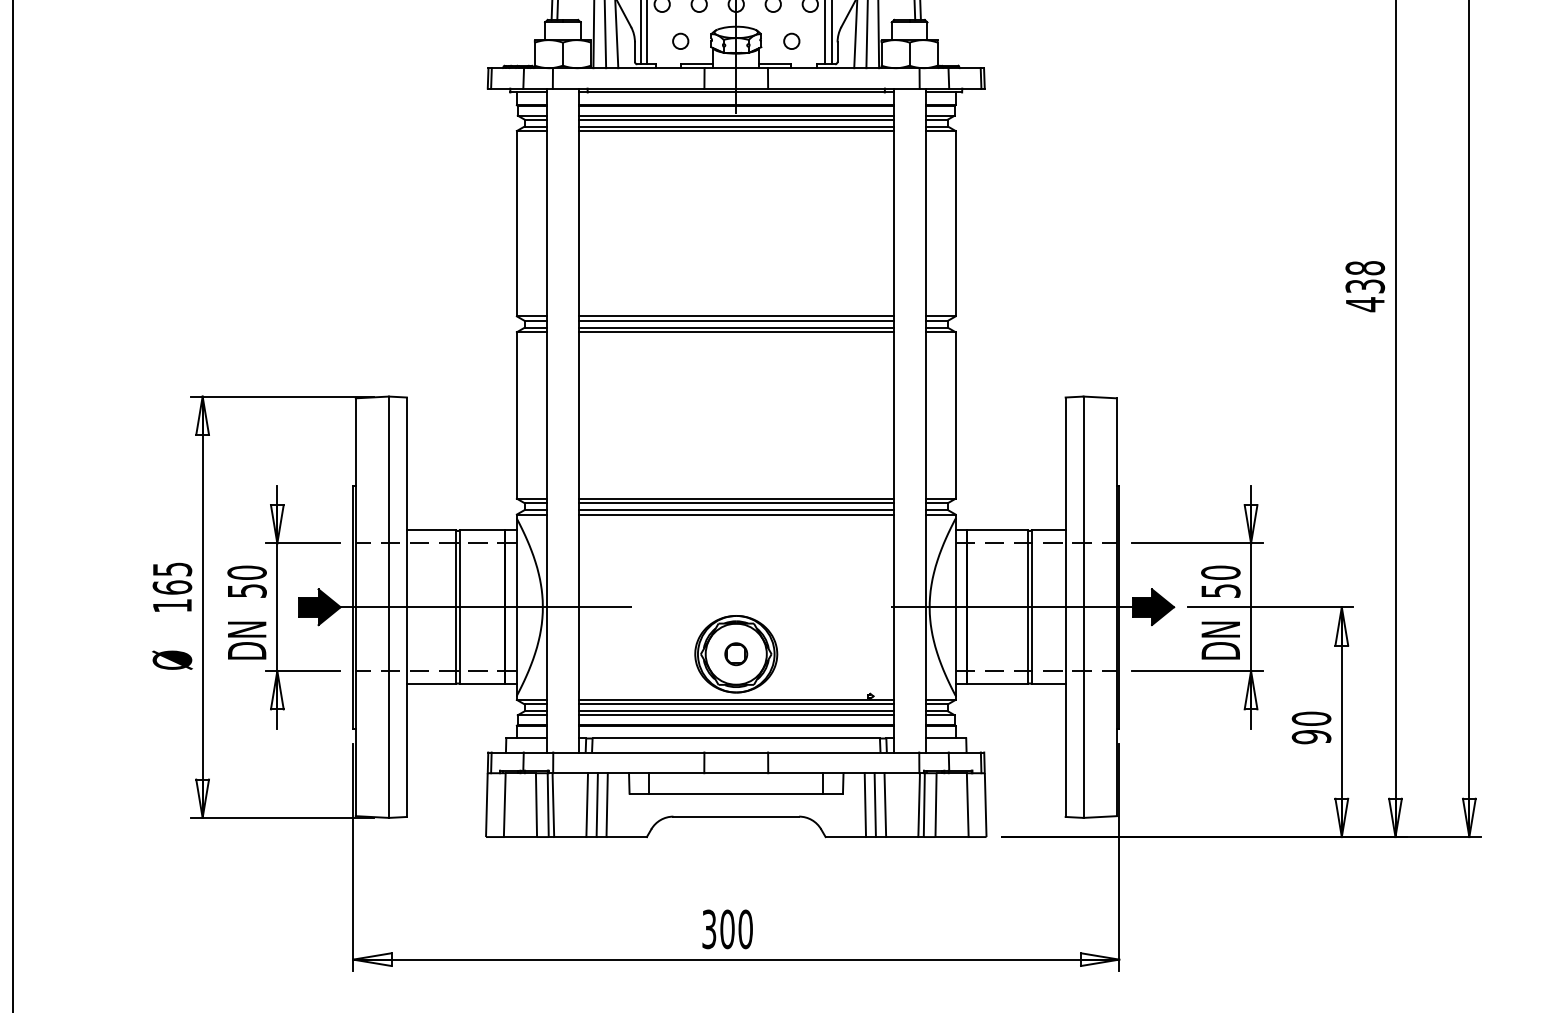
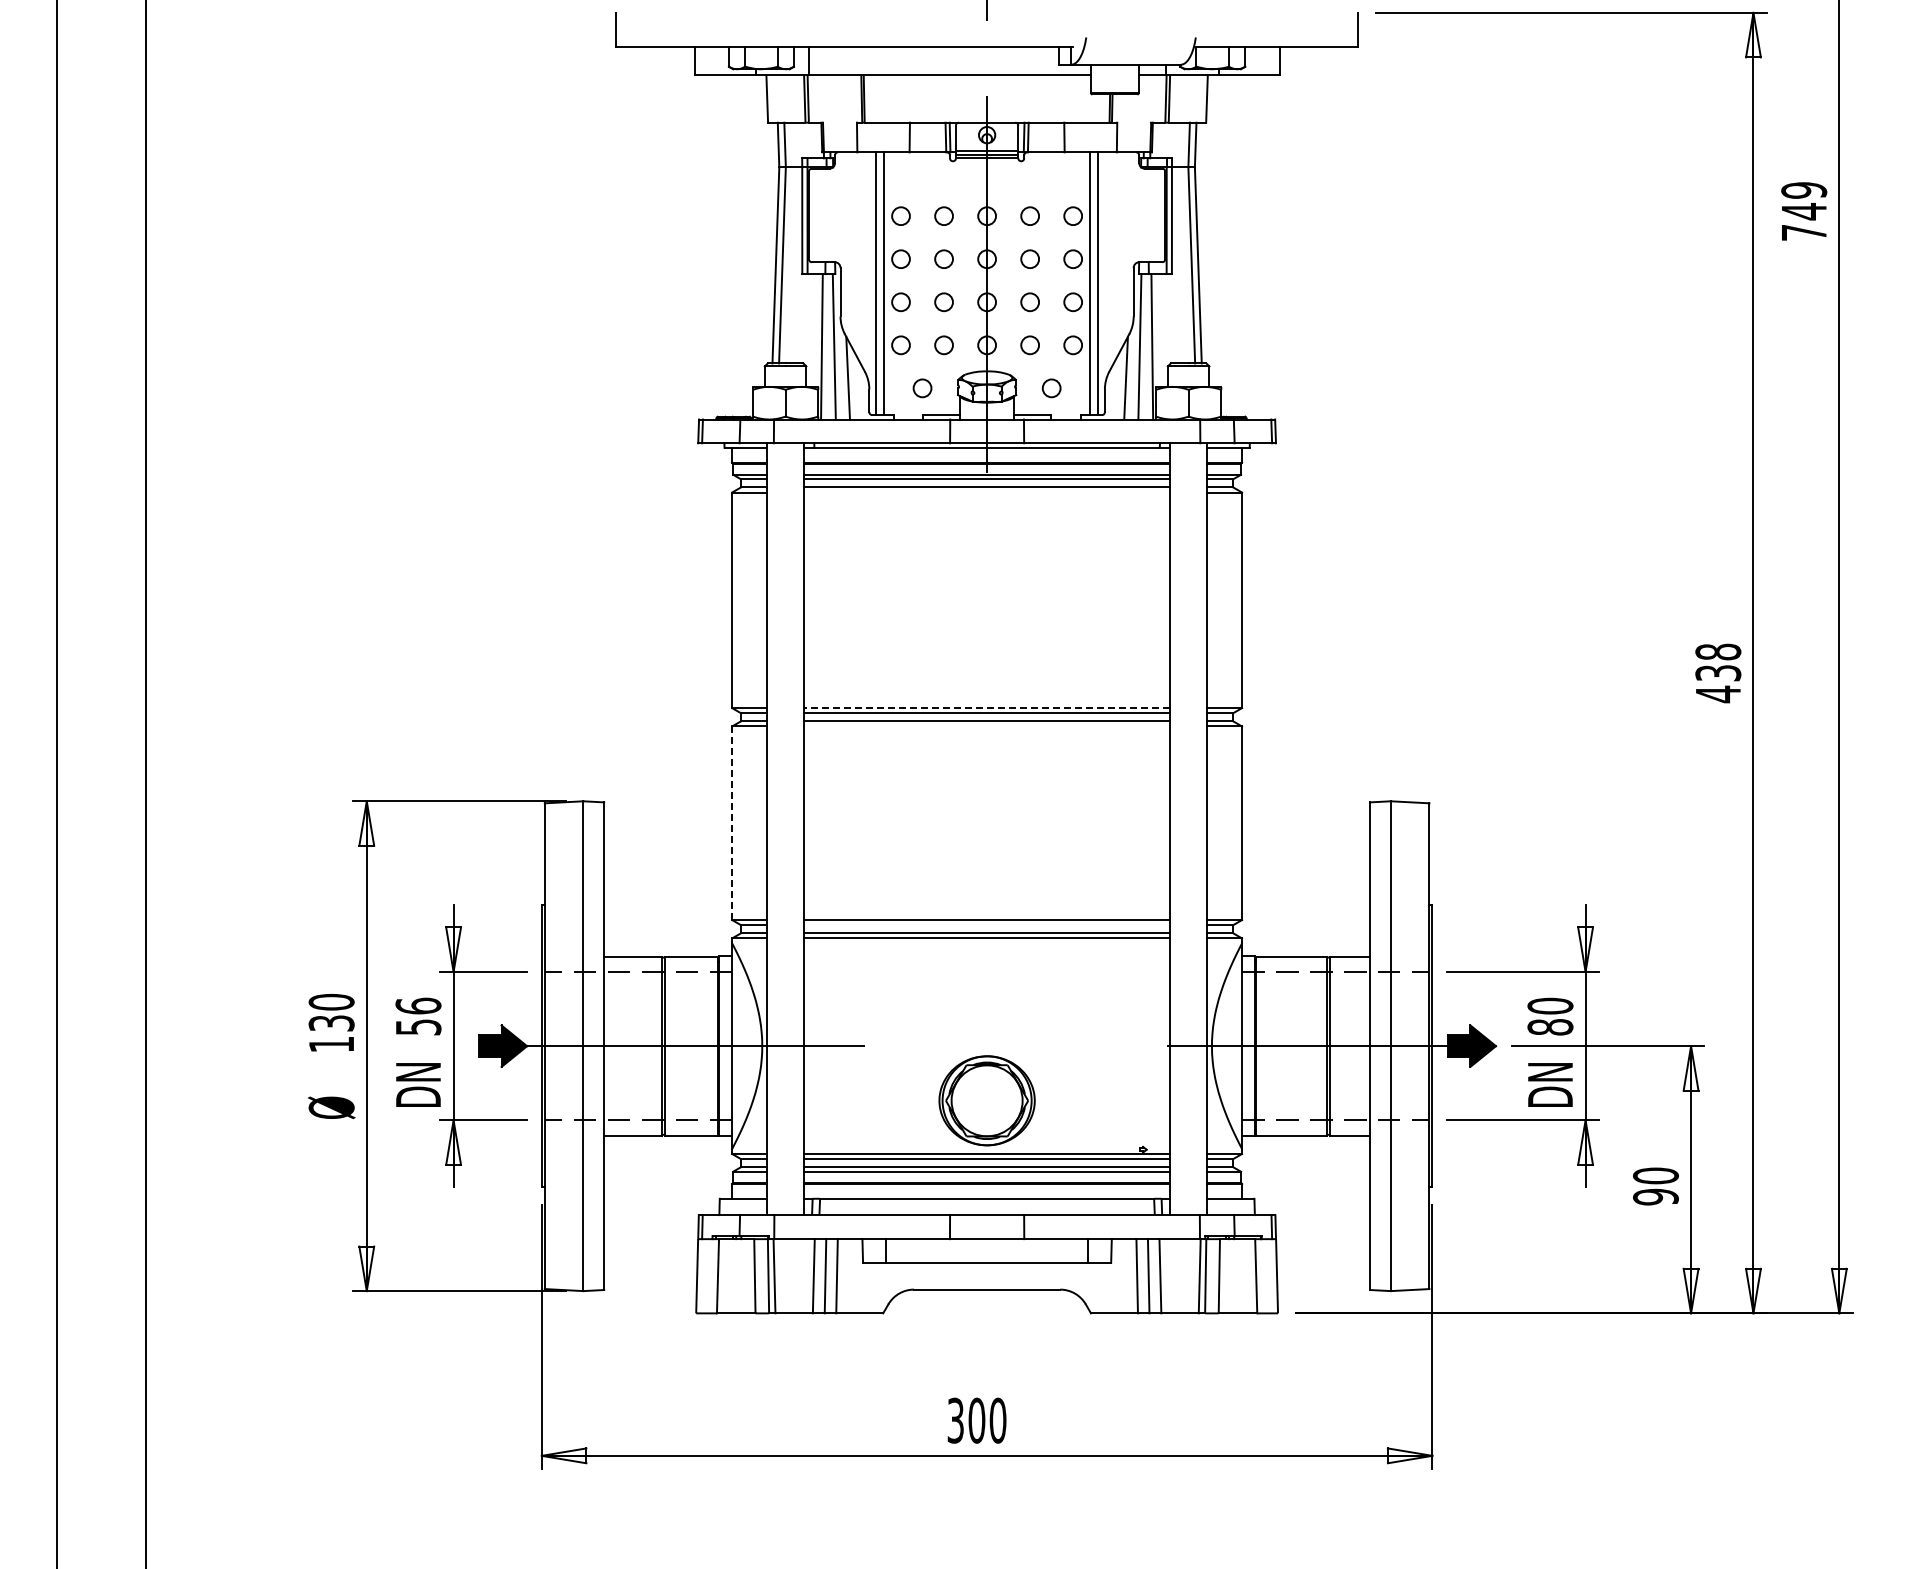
line: (735, 130) -> (986, 492), removed
line: (736, 316) -> (987, 708), solid -> dashed
line: (735, 332) -> (986, 726), removed
line: (517, 415) -> (732, 823), solid -> dashed
line: (735, 503) -> (986, 925), removed
text: (247, 572) -> (418, 1005), 50 -> 56
text: (172, 578) -> (331, 1012), 165 -> 130
text: (1220, 591) -> (1550, 1027), 50 -> 80
part: (735, 653) -> (986, 1100), removed

